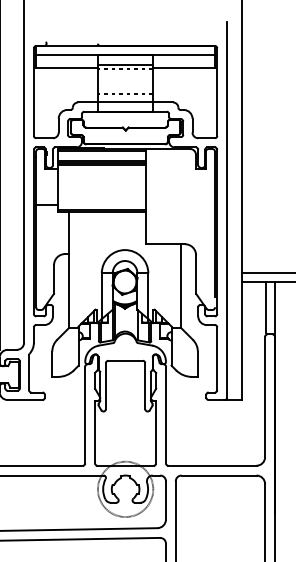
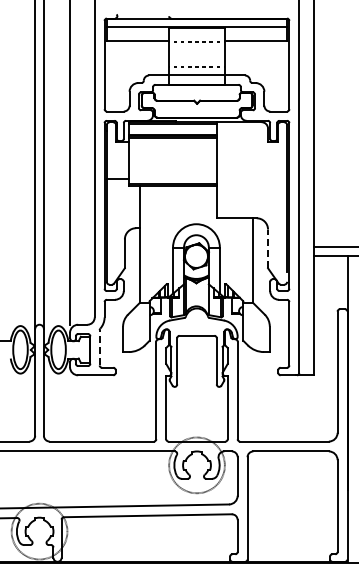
line: (125, 64) -> (196, 37), removed
line: (196, 274) -> (268, 248), solid -> dashed
line: (266, 306) -> (338, 281), removed
line: (28, 372) -> (99, 347), solid -> dashed

